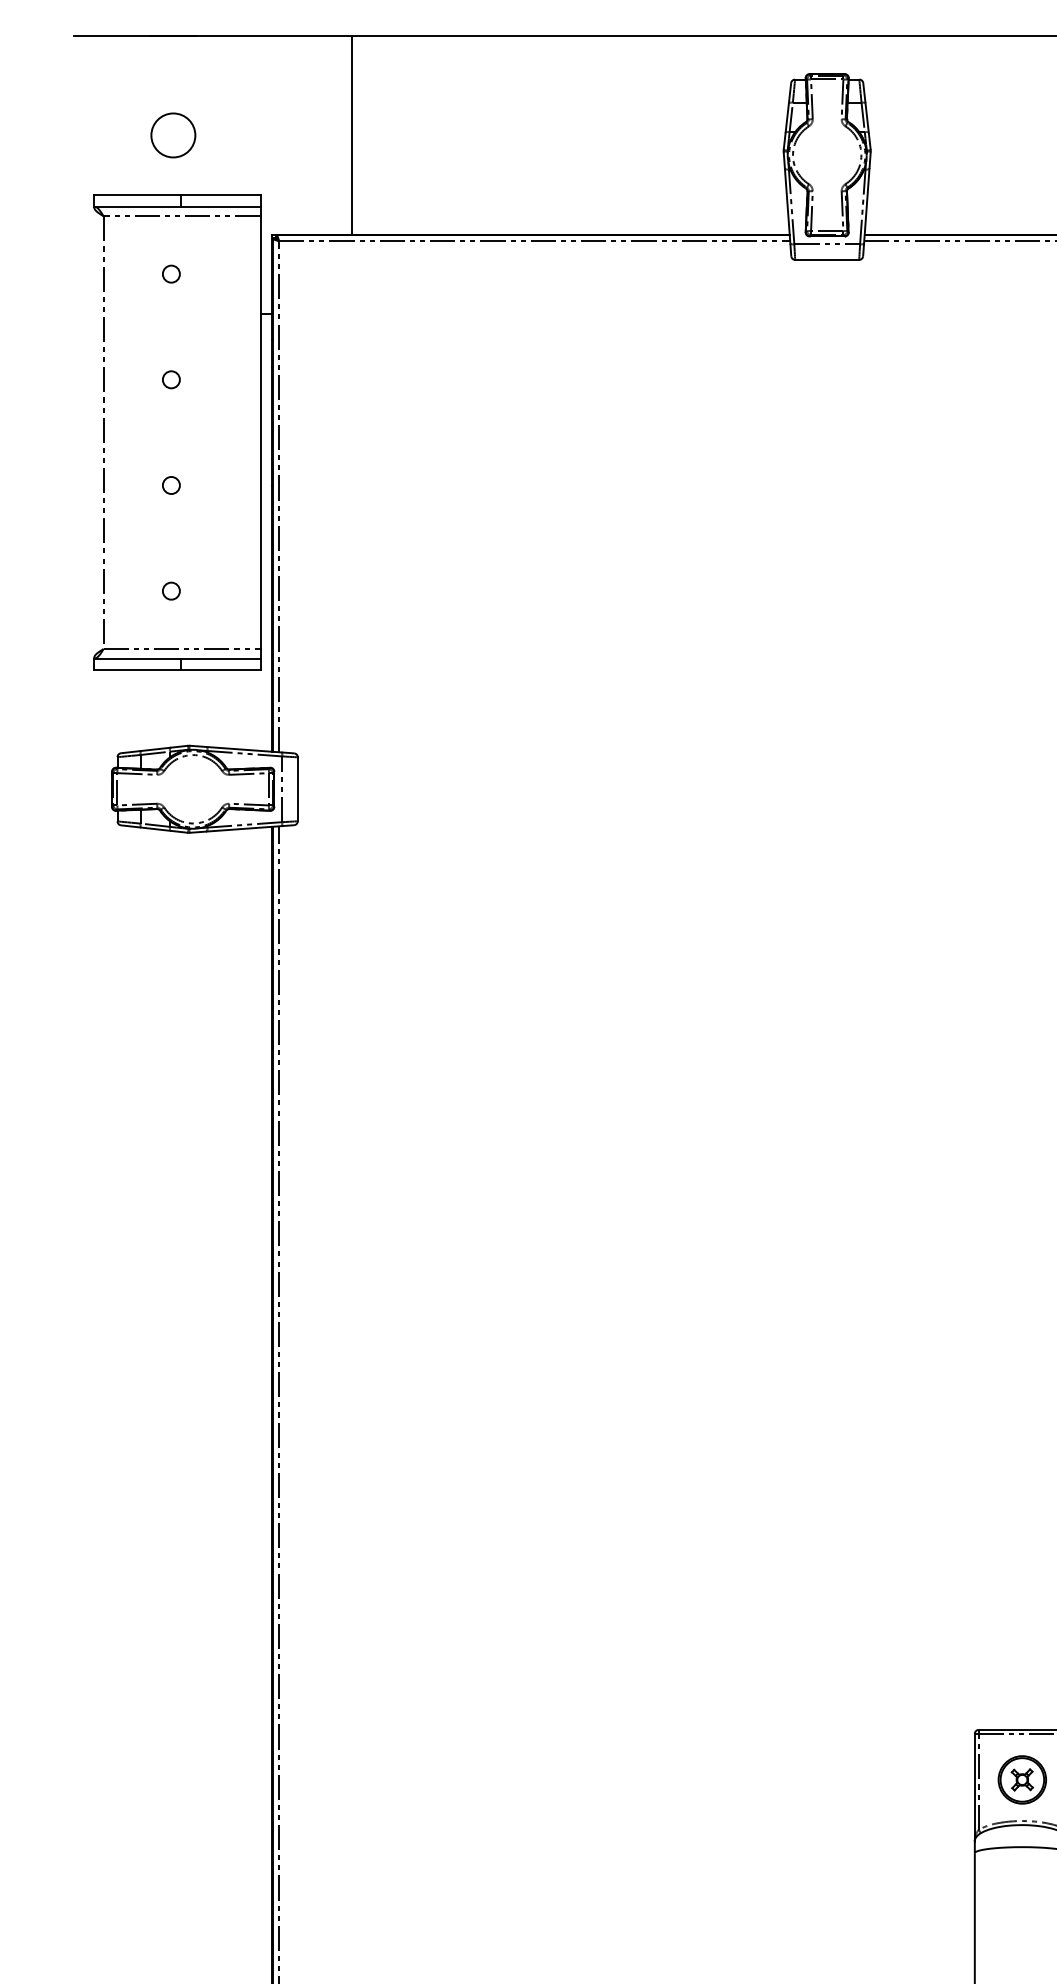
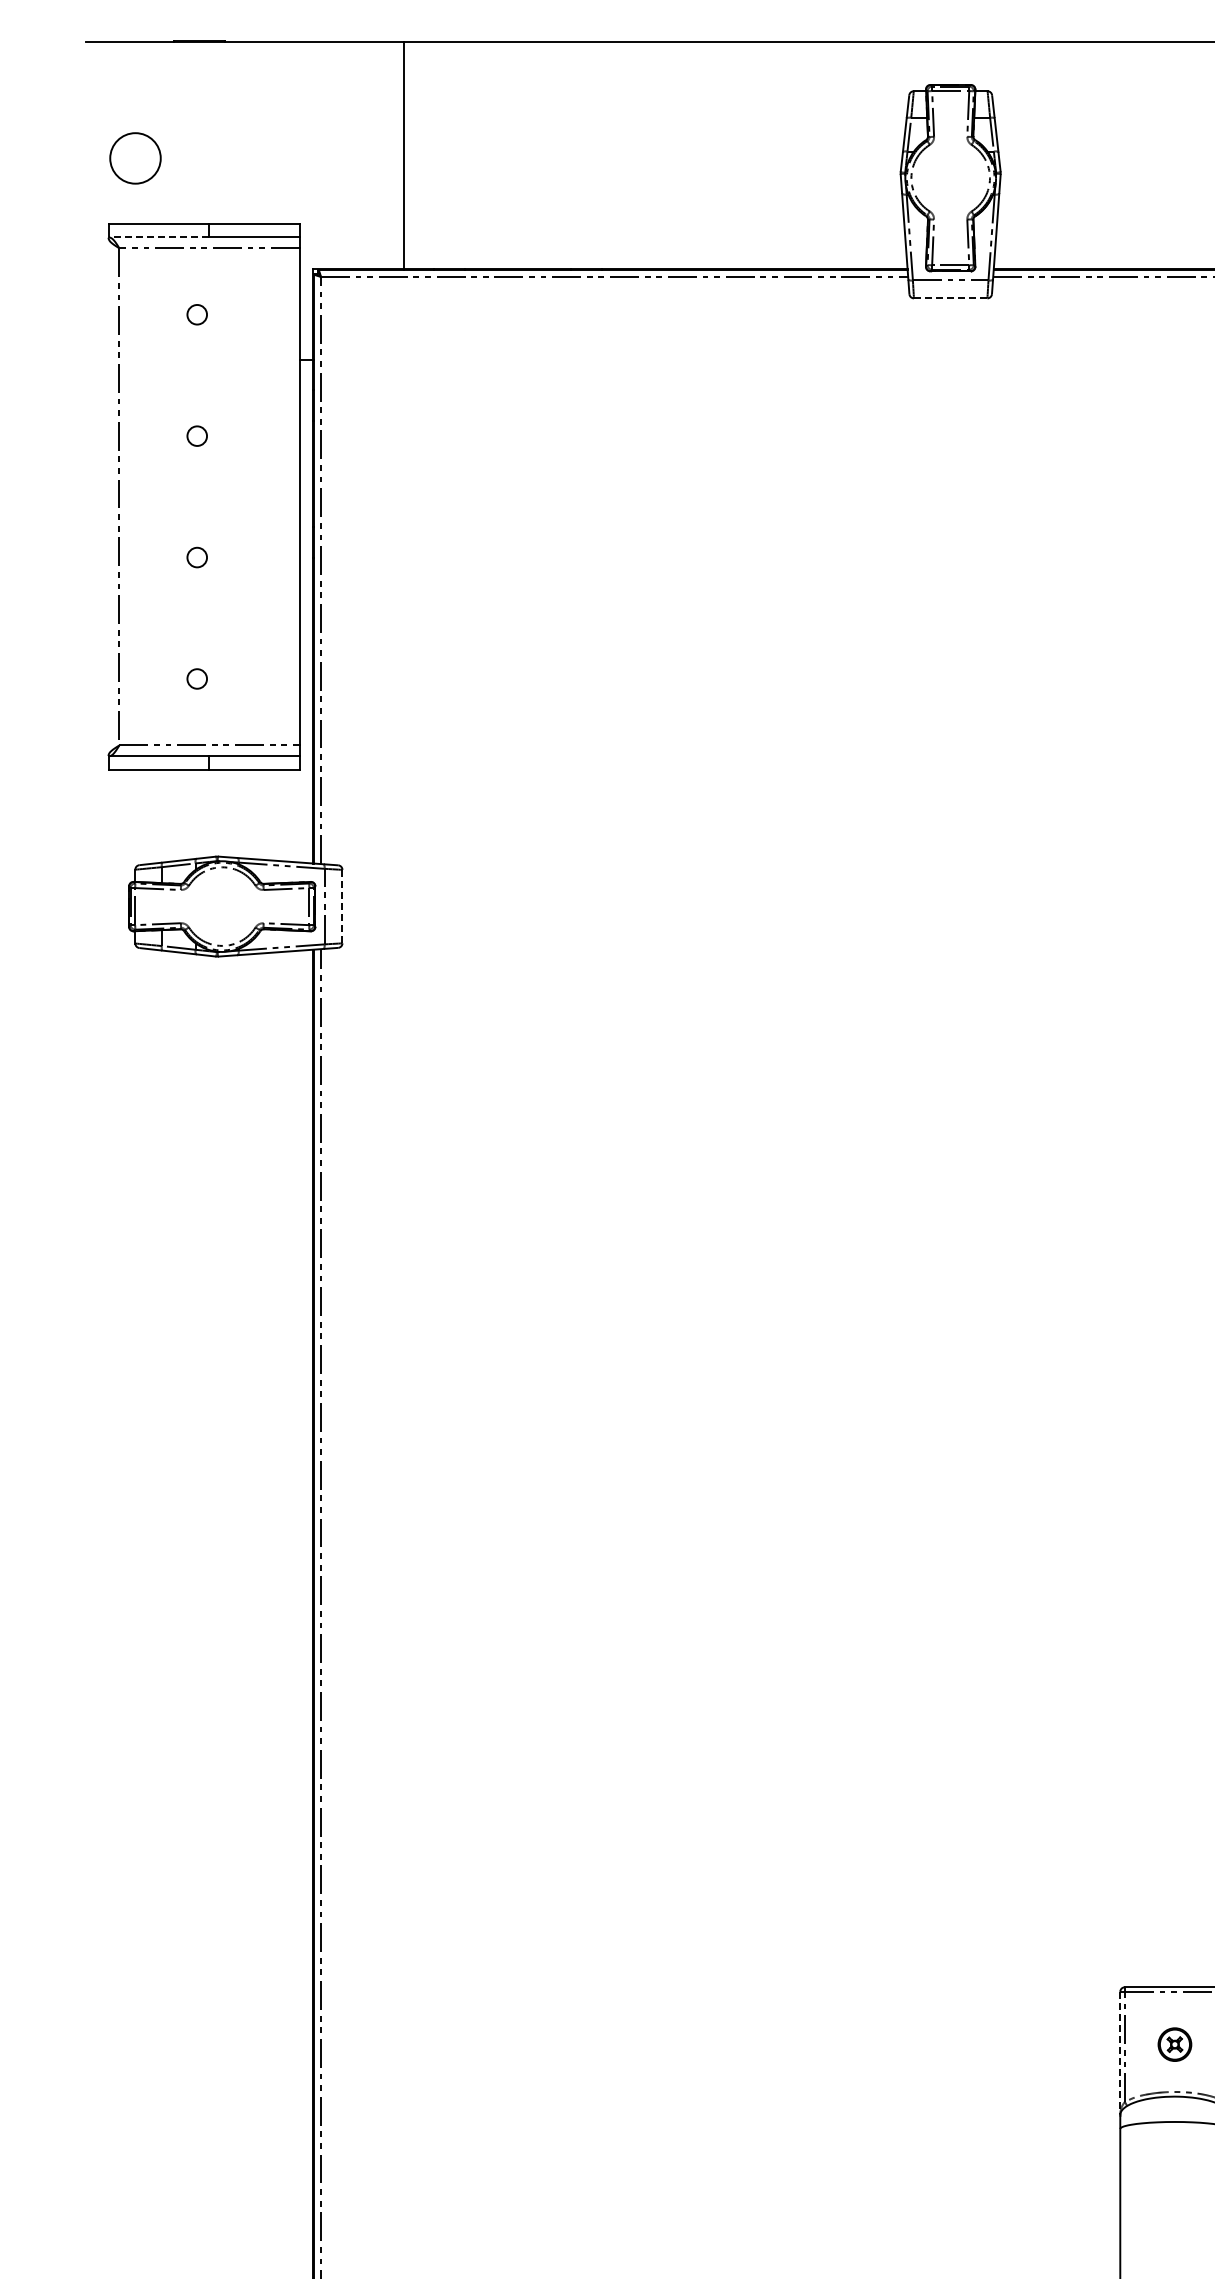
circle: (173, 135) -> (135, 158), moved
line: (137, 206) -> (158, 237), solid -> dashed
line: (827, 259) -> (950, 298), solid -> dashed
line: (297, 789) -> (342, 906), solid -> dashed
part: (1022, 1779) -> (1174, 2044), size x0.6
line: (975, 1787) -> (1120, 2053), solid -> dashed

